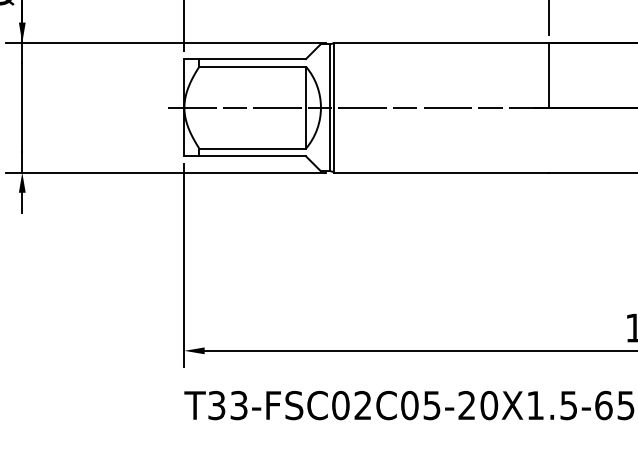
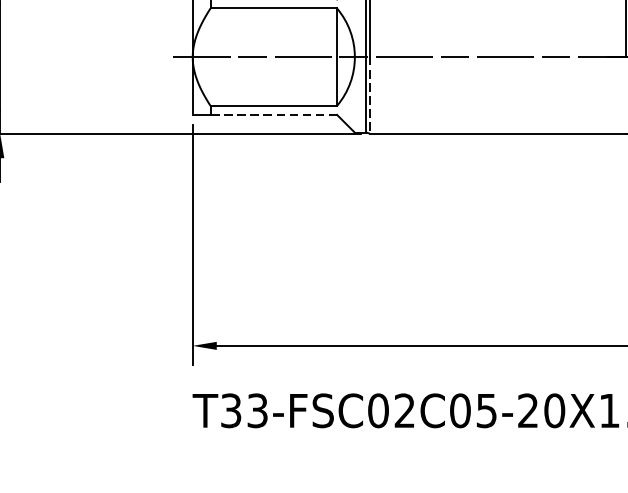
line: (334, 140) -> (370, 96), solid -> dashed
line: (252, 156) -> (273, 115), solid -> dashed

